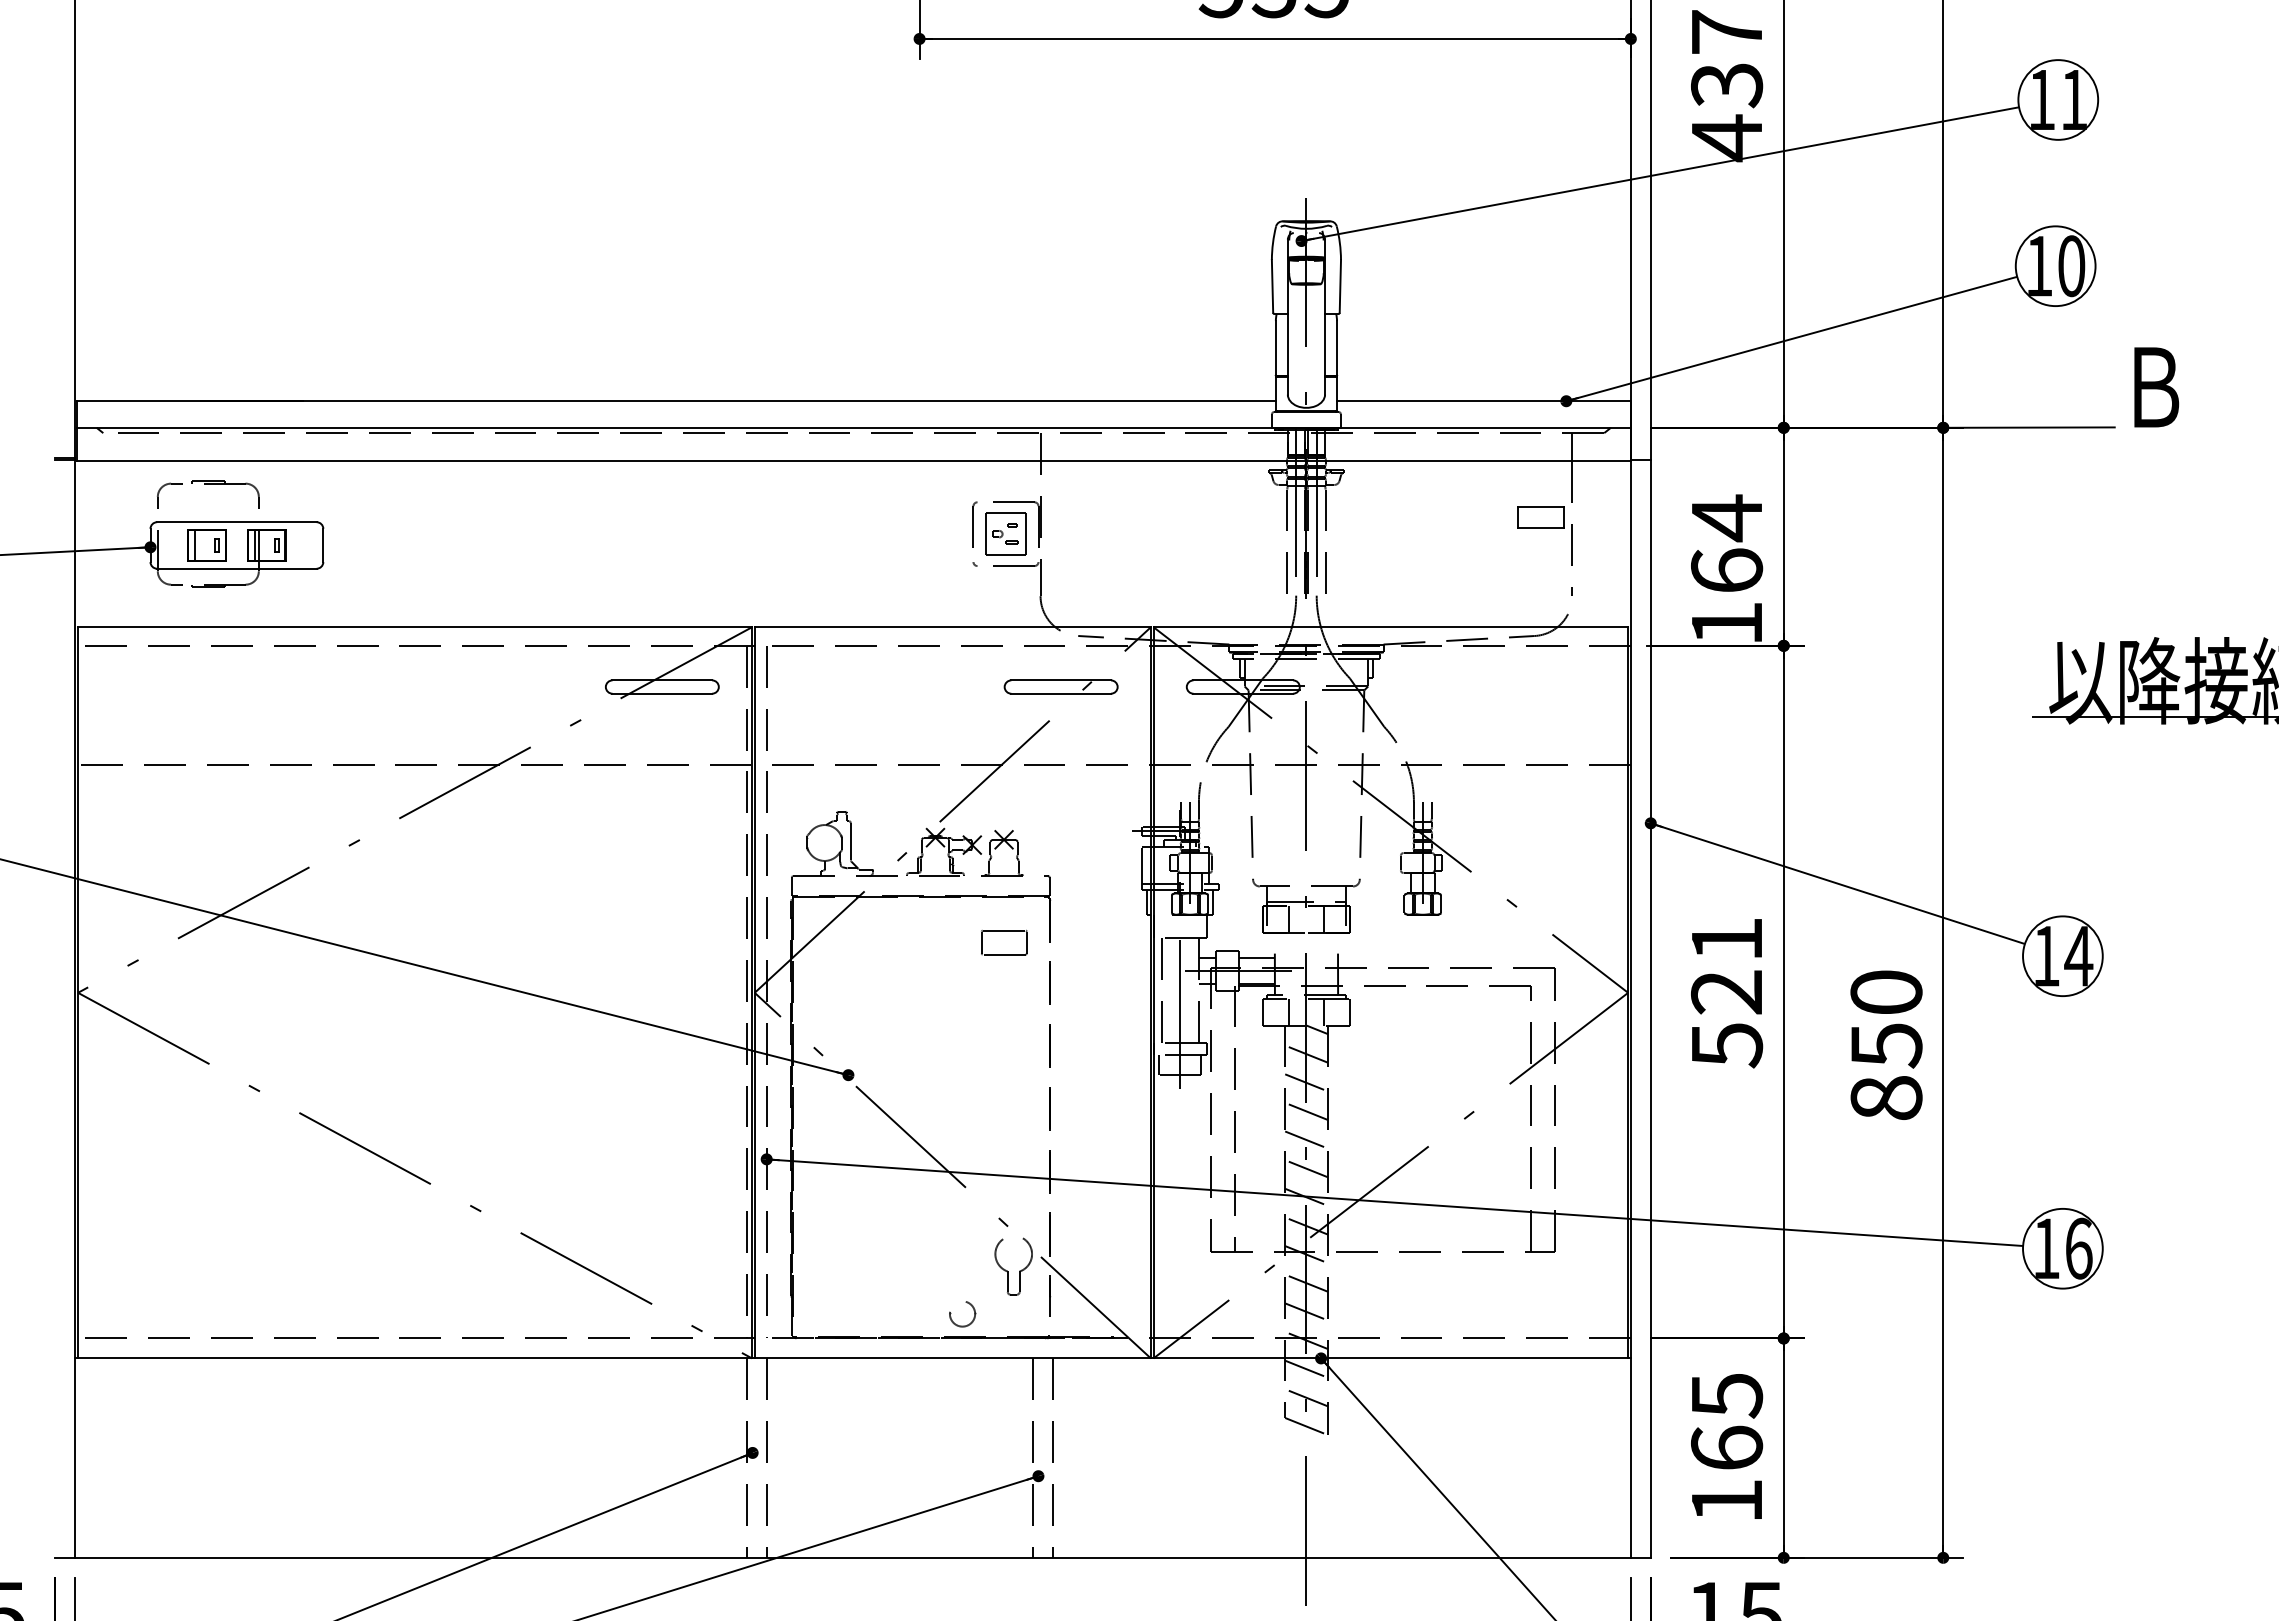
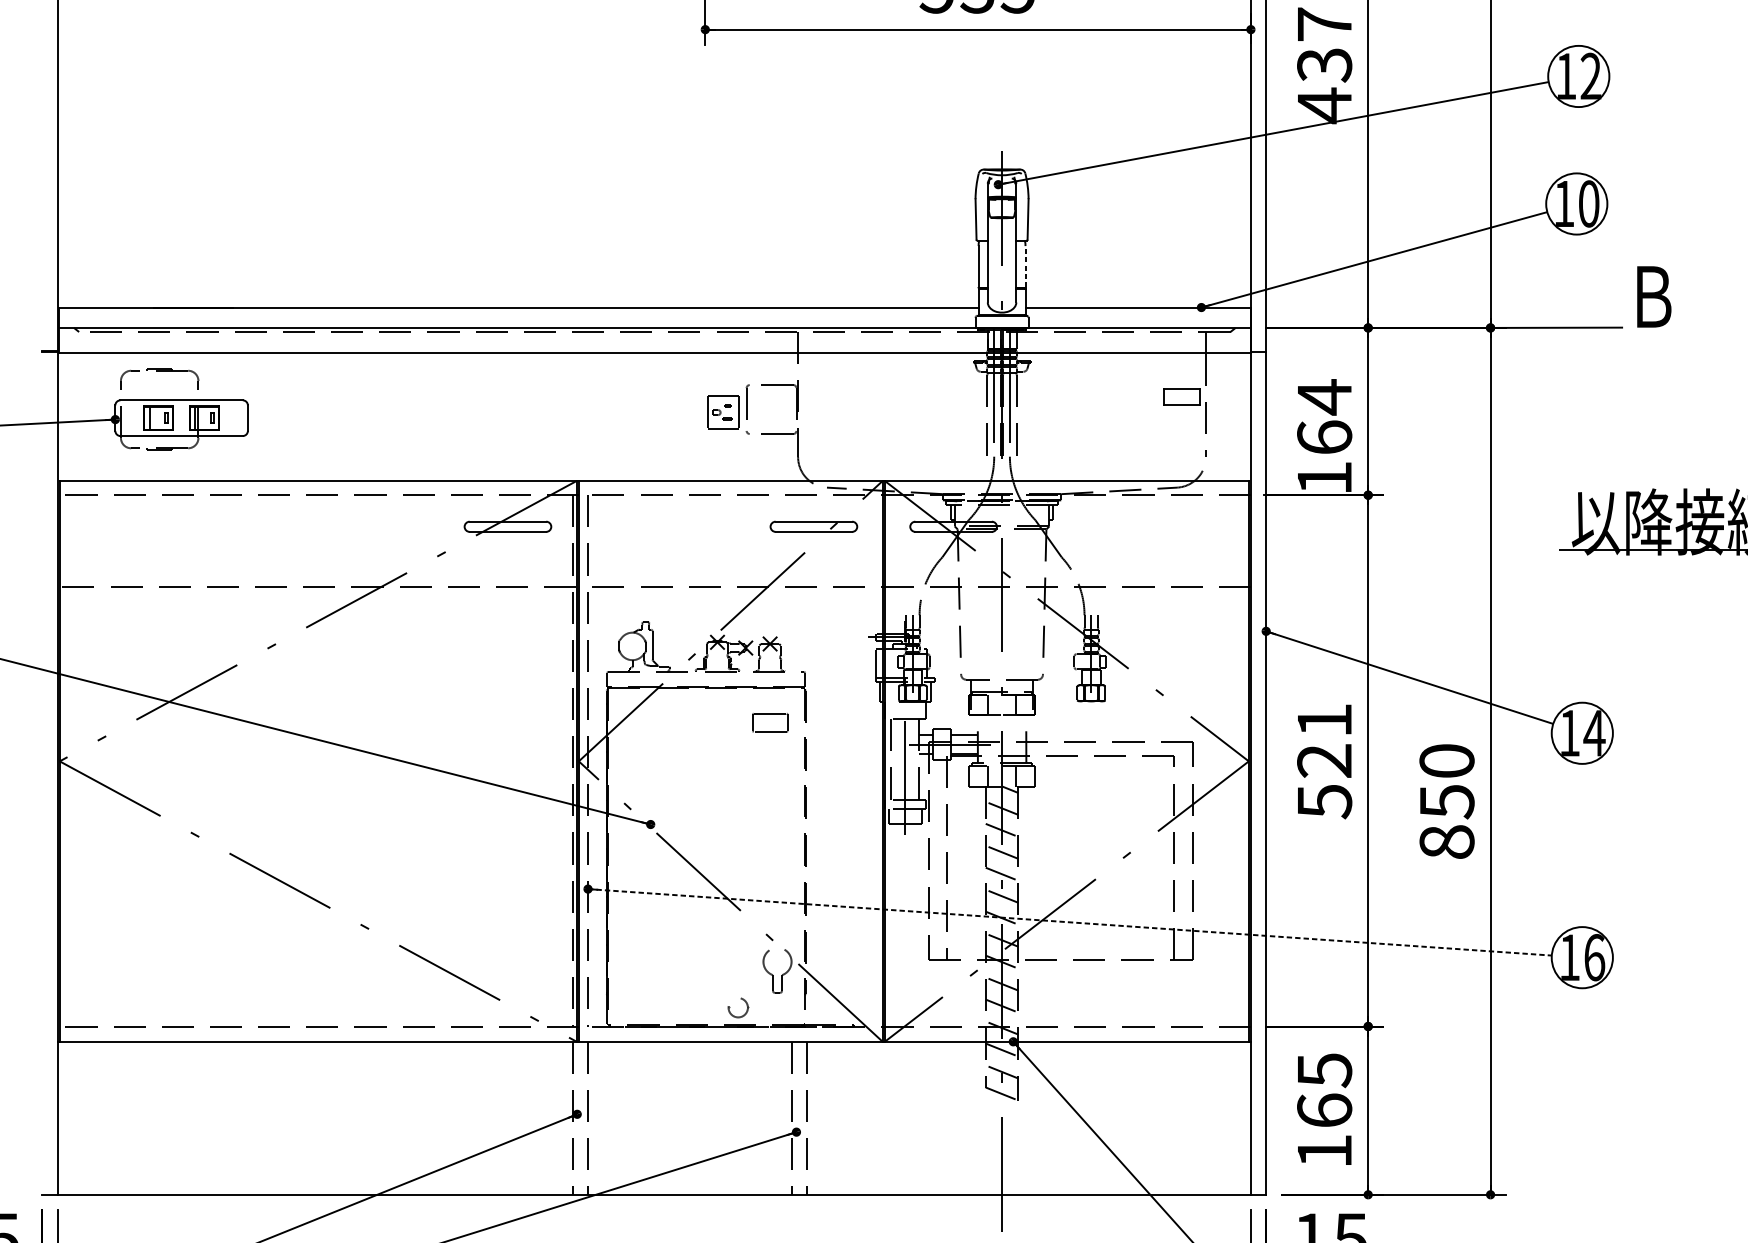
text: (2073, 99) -> (1590, 76), 11 -> 12
line: (1337, 347) -> (1025, 266), solid -> dashed
part: (1005, 533) -> (722, 412), moved
line: (1394, 1202) -> (1069, 922), solid -> dashed

